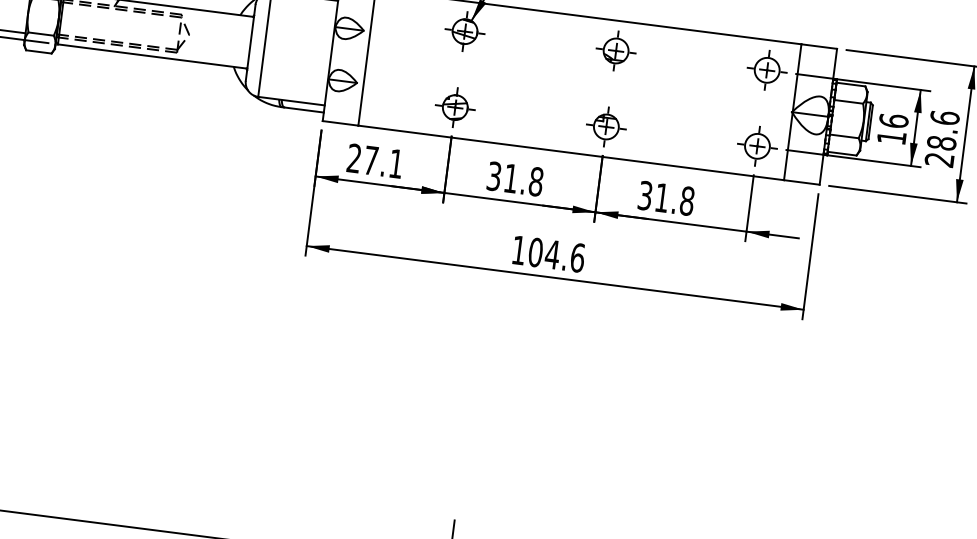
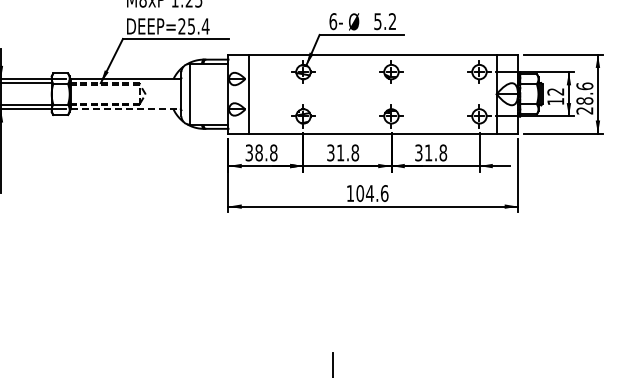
line: (153, 56) -> (126, 109), solid -> dashed
text: (893, 120) -> (555, 91), 16 -> 12
text: (375, 160) -> (261, 152), 27.1 -> 38.8

